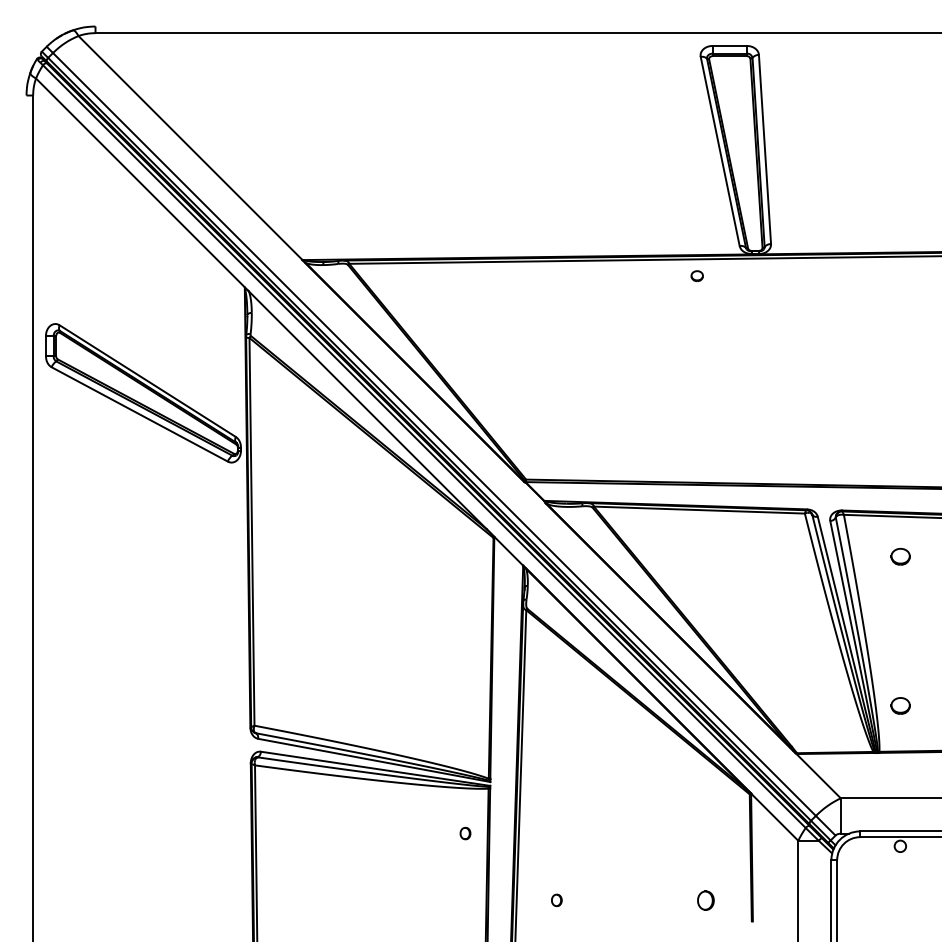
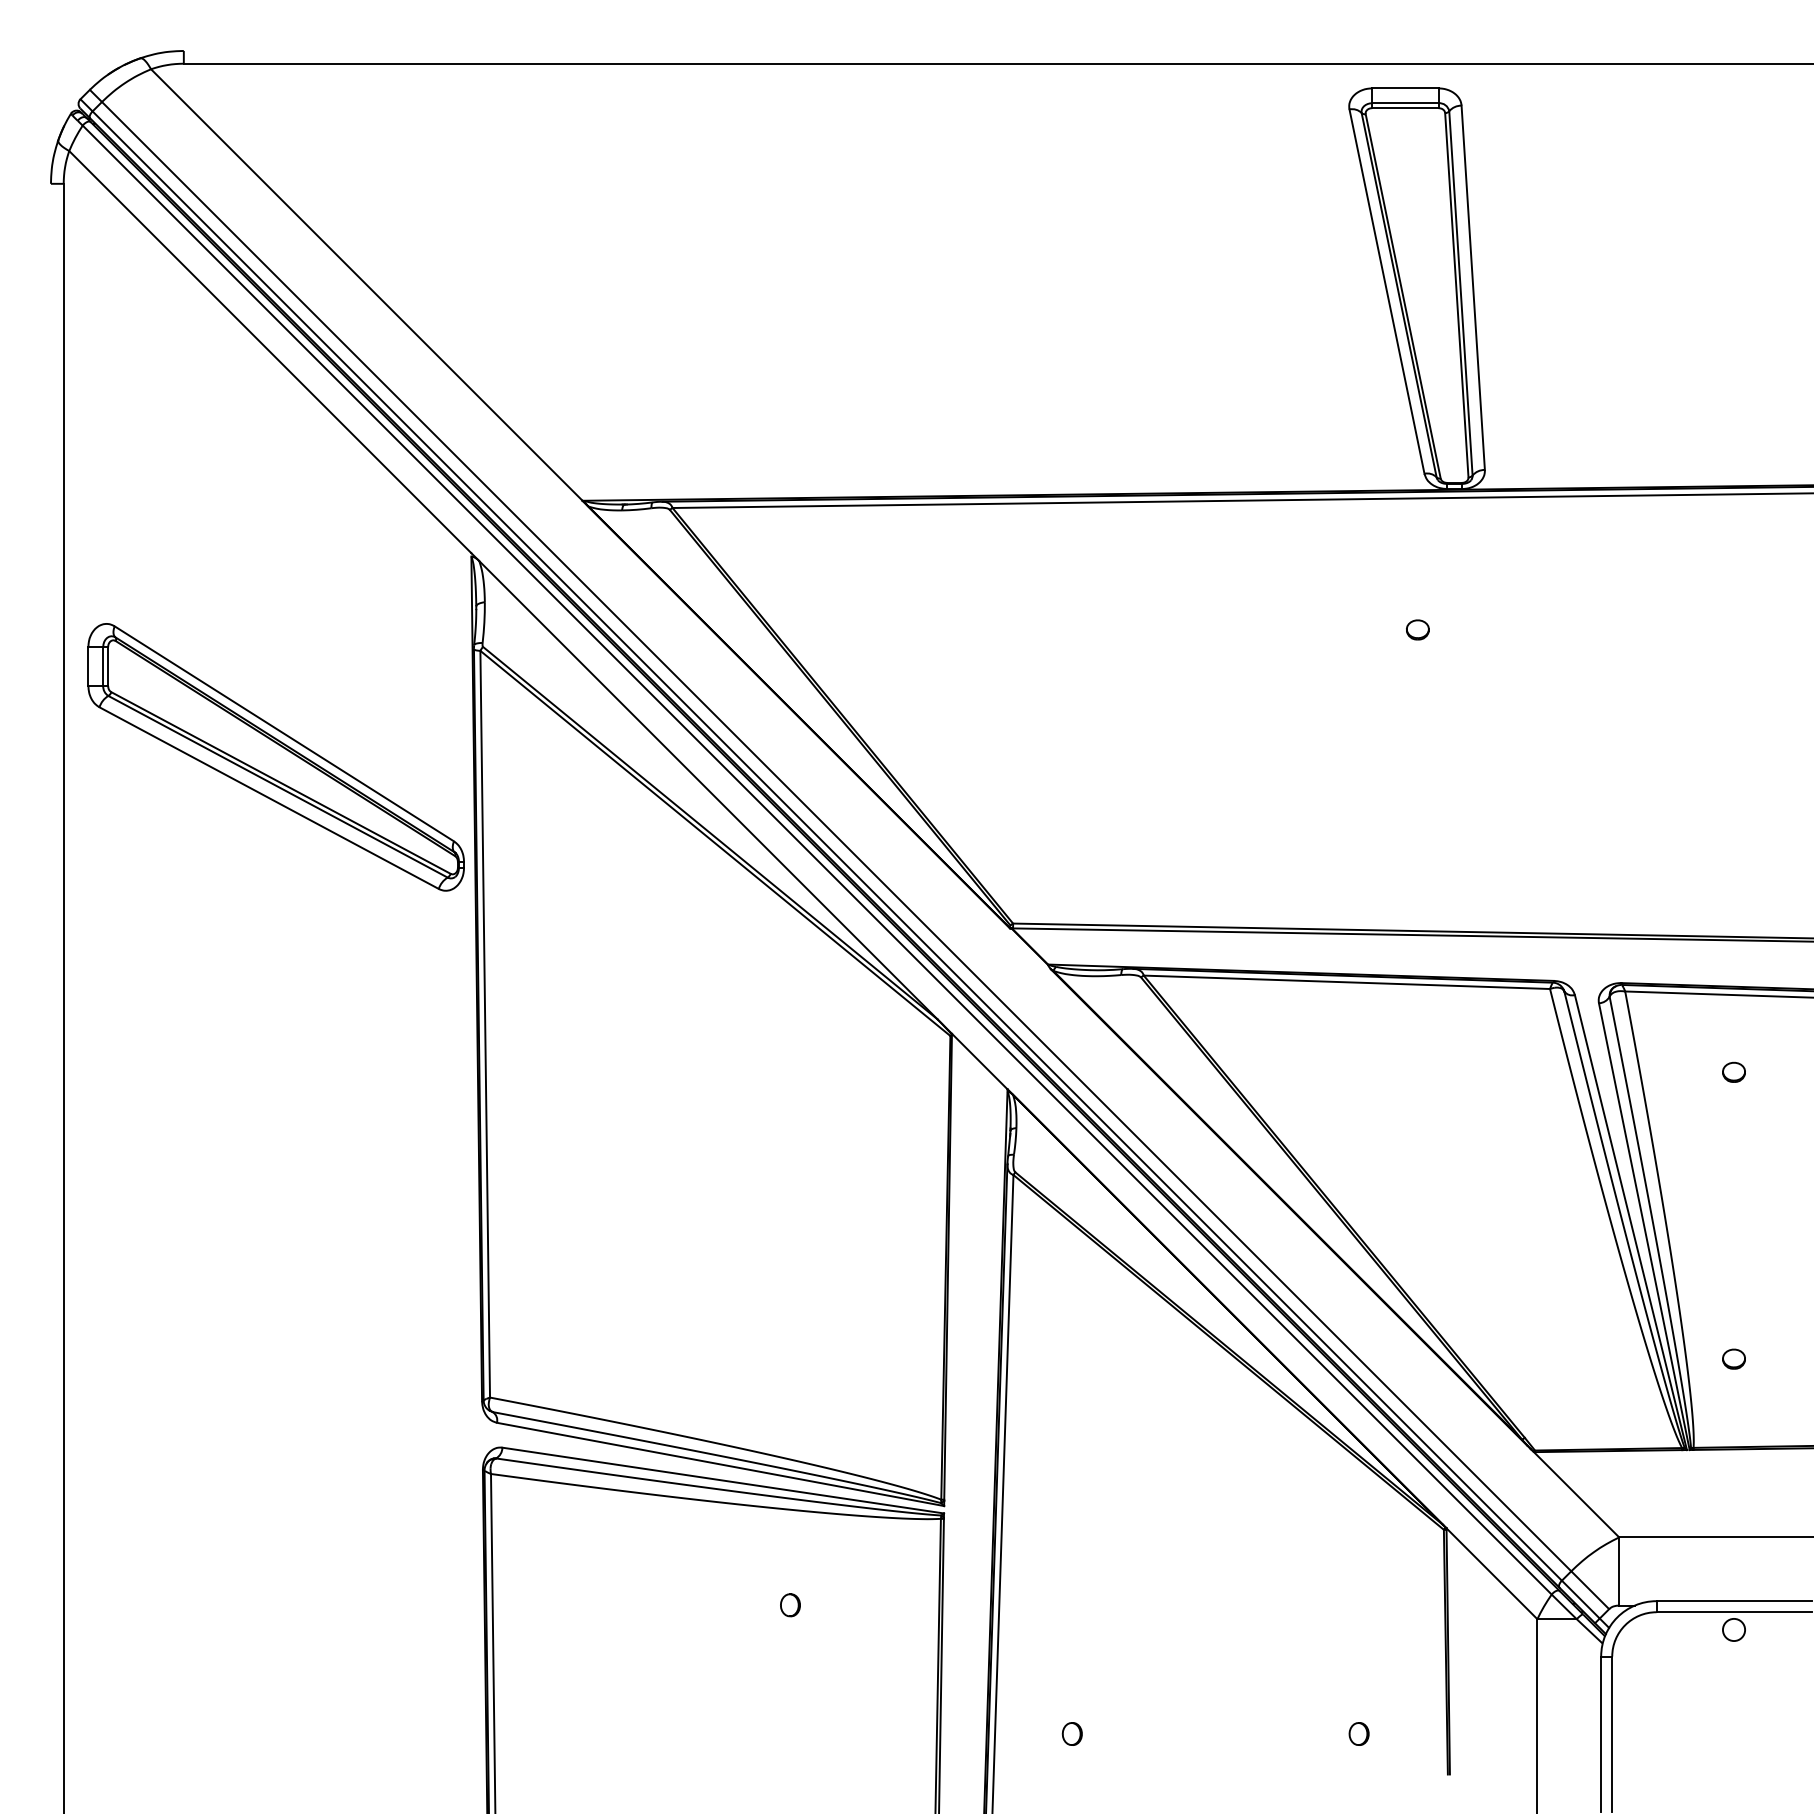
part: (696, 275) -> (1416, 628), moved
part: (899, 556) -> (1732, 1071), size x0.62
part: (899, 705) -> (1732, 1358), size x0.62
part: (465, 833) -> (790, 1605), moved
part: (705, 899) -> (1358, 1732), size x0.62

